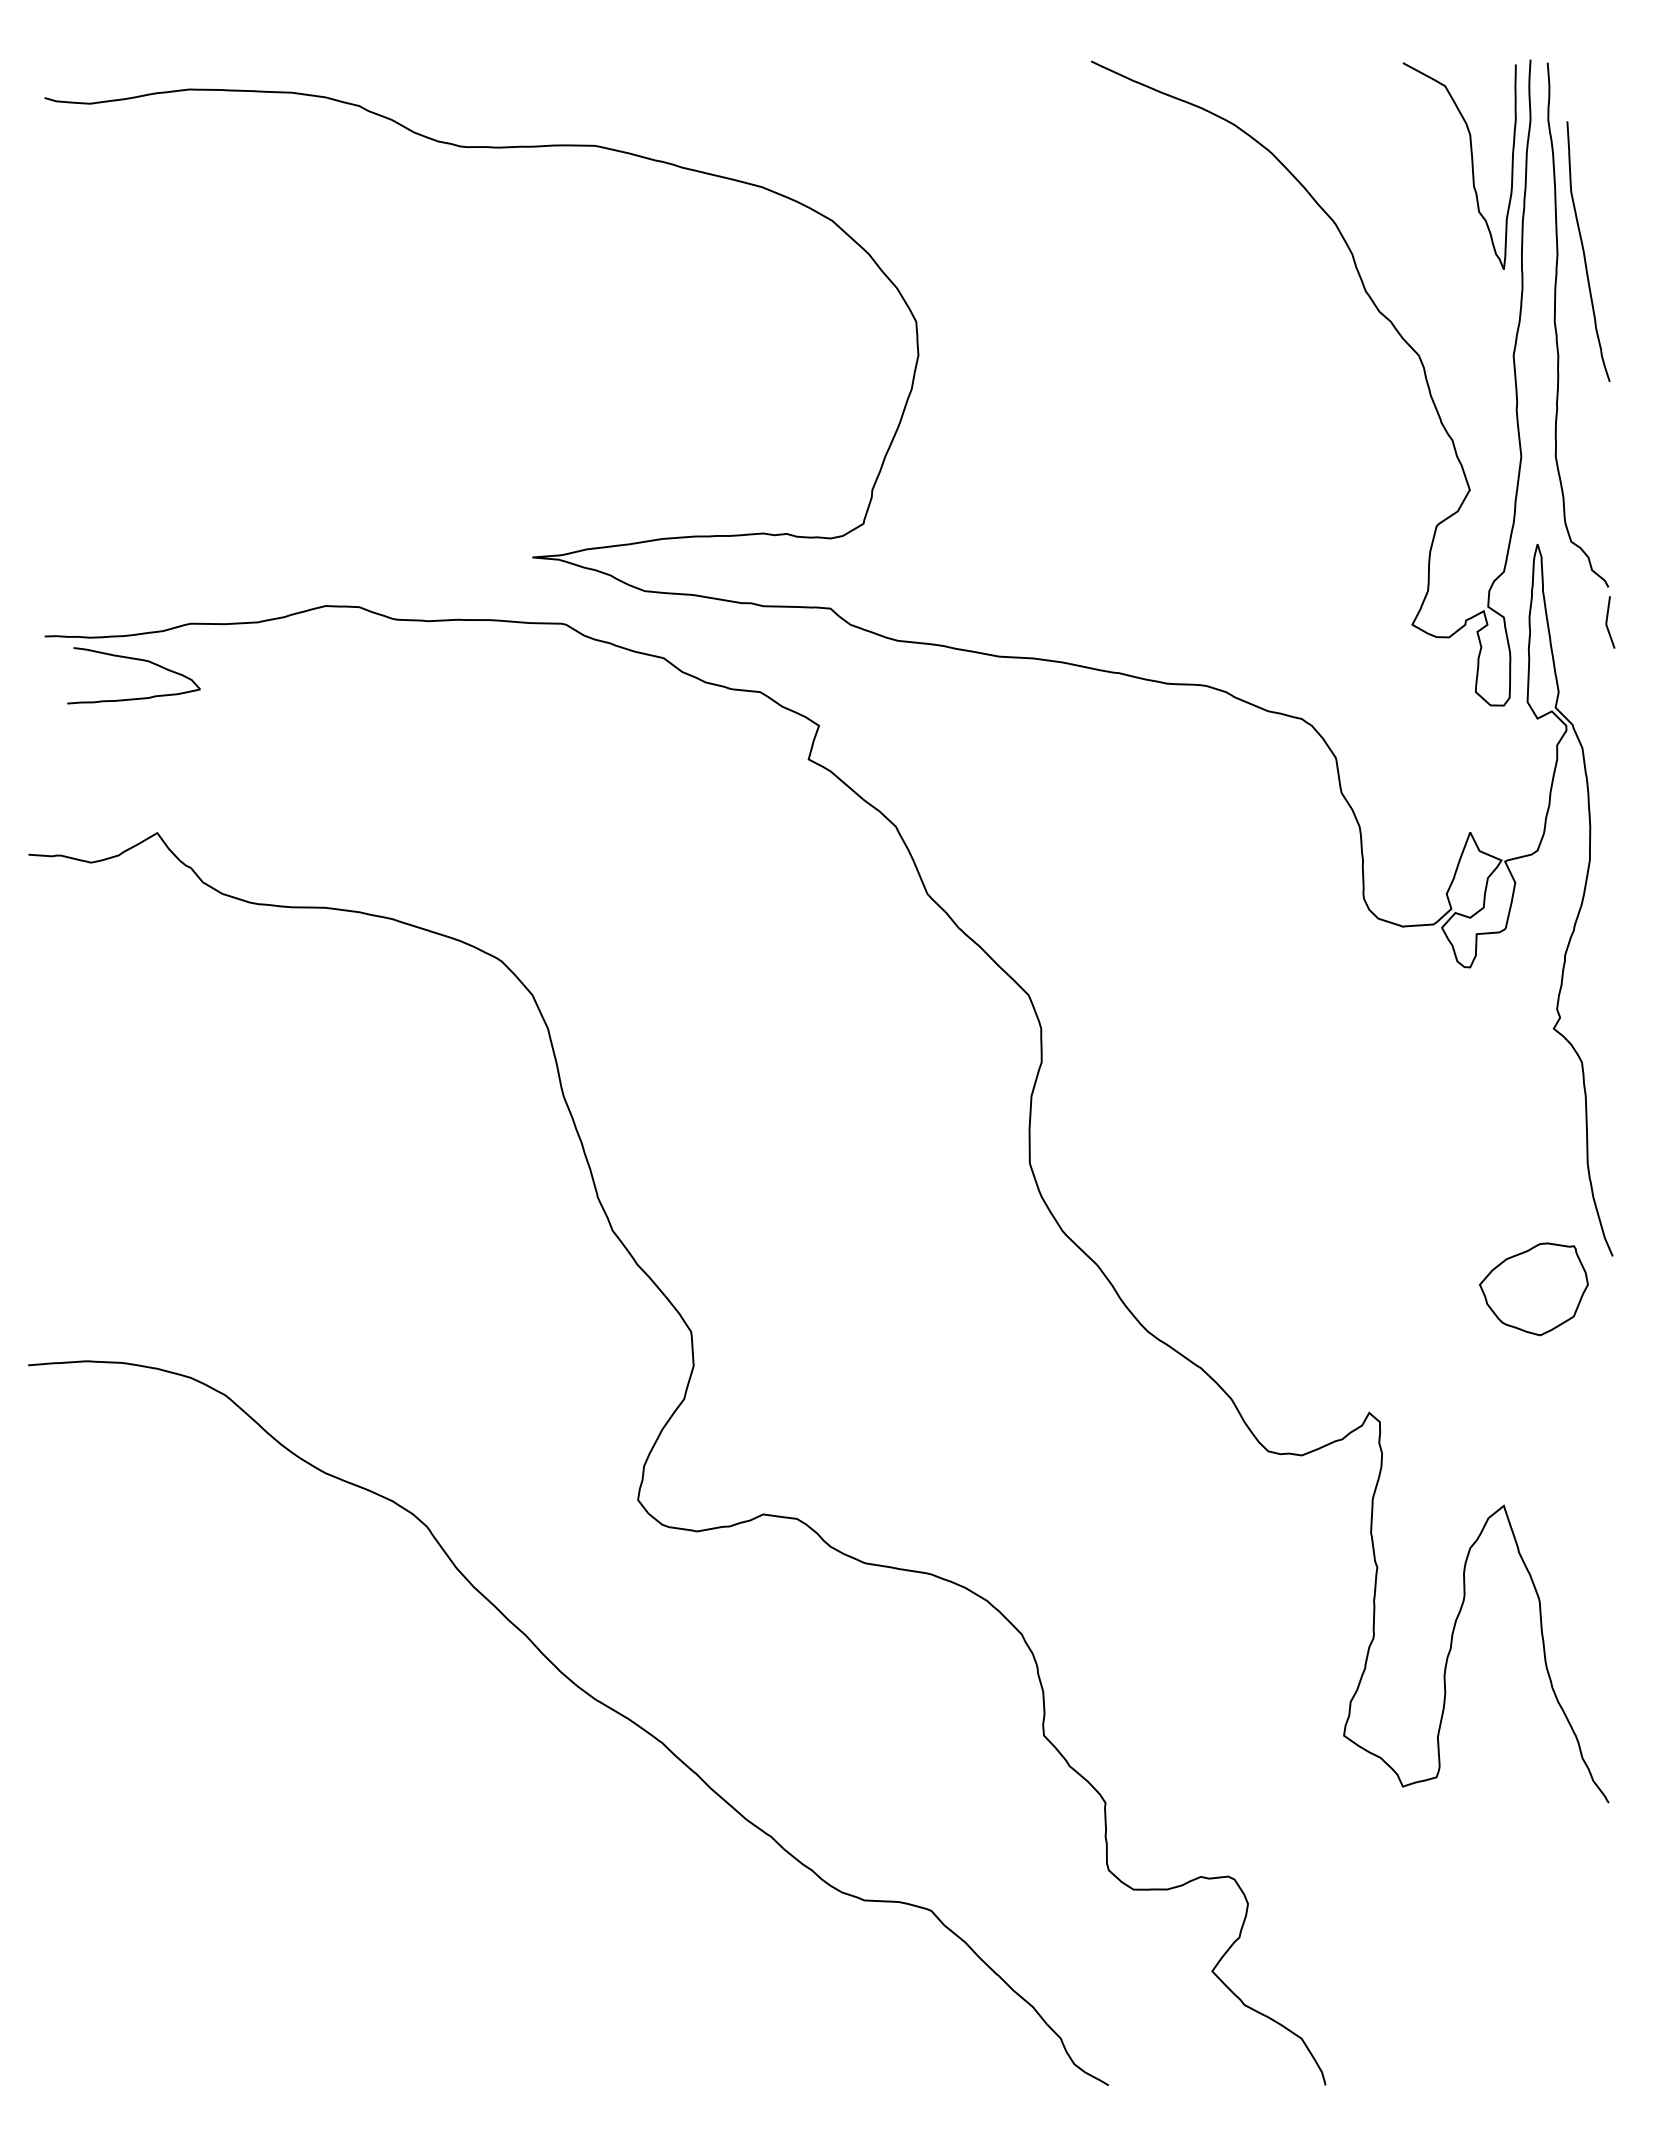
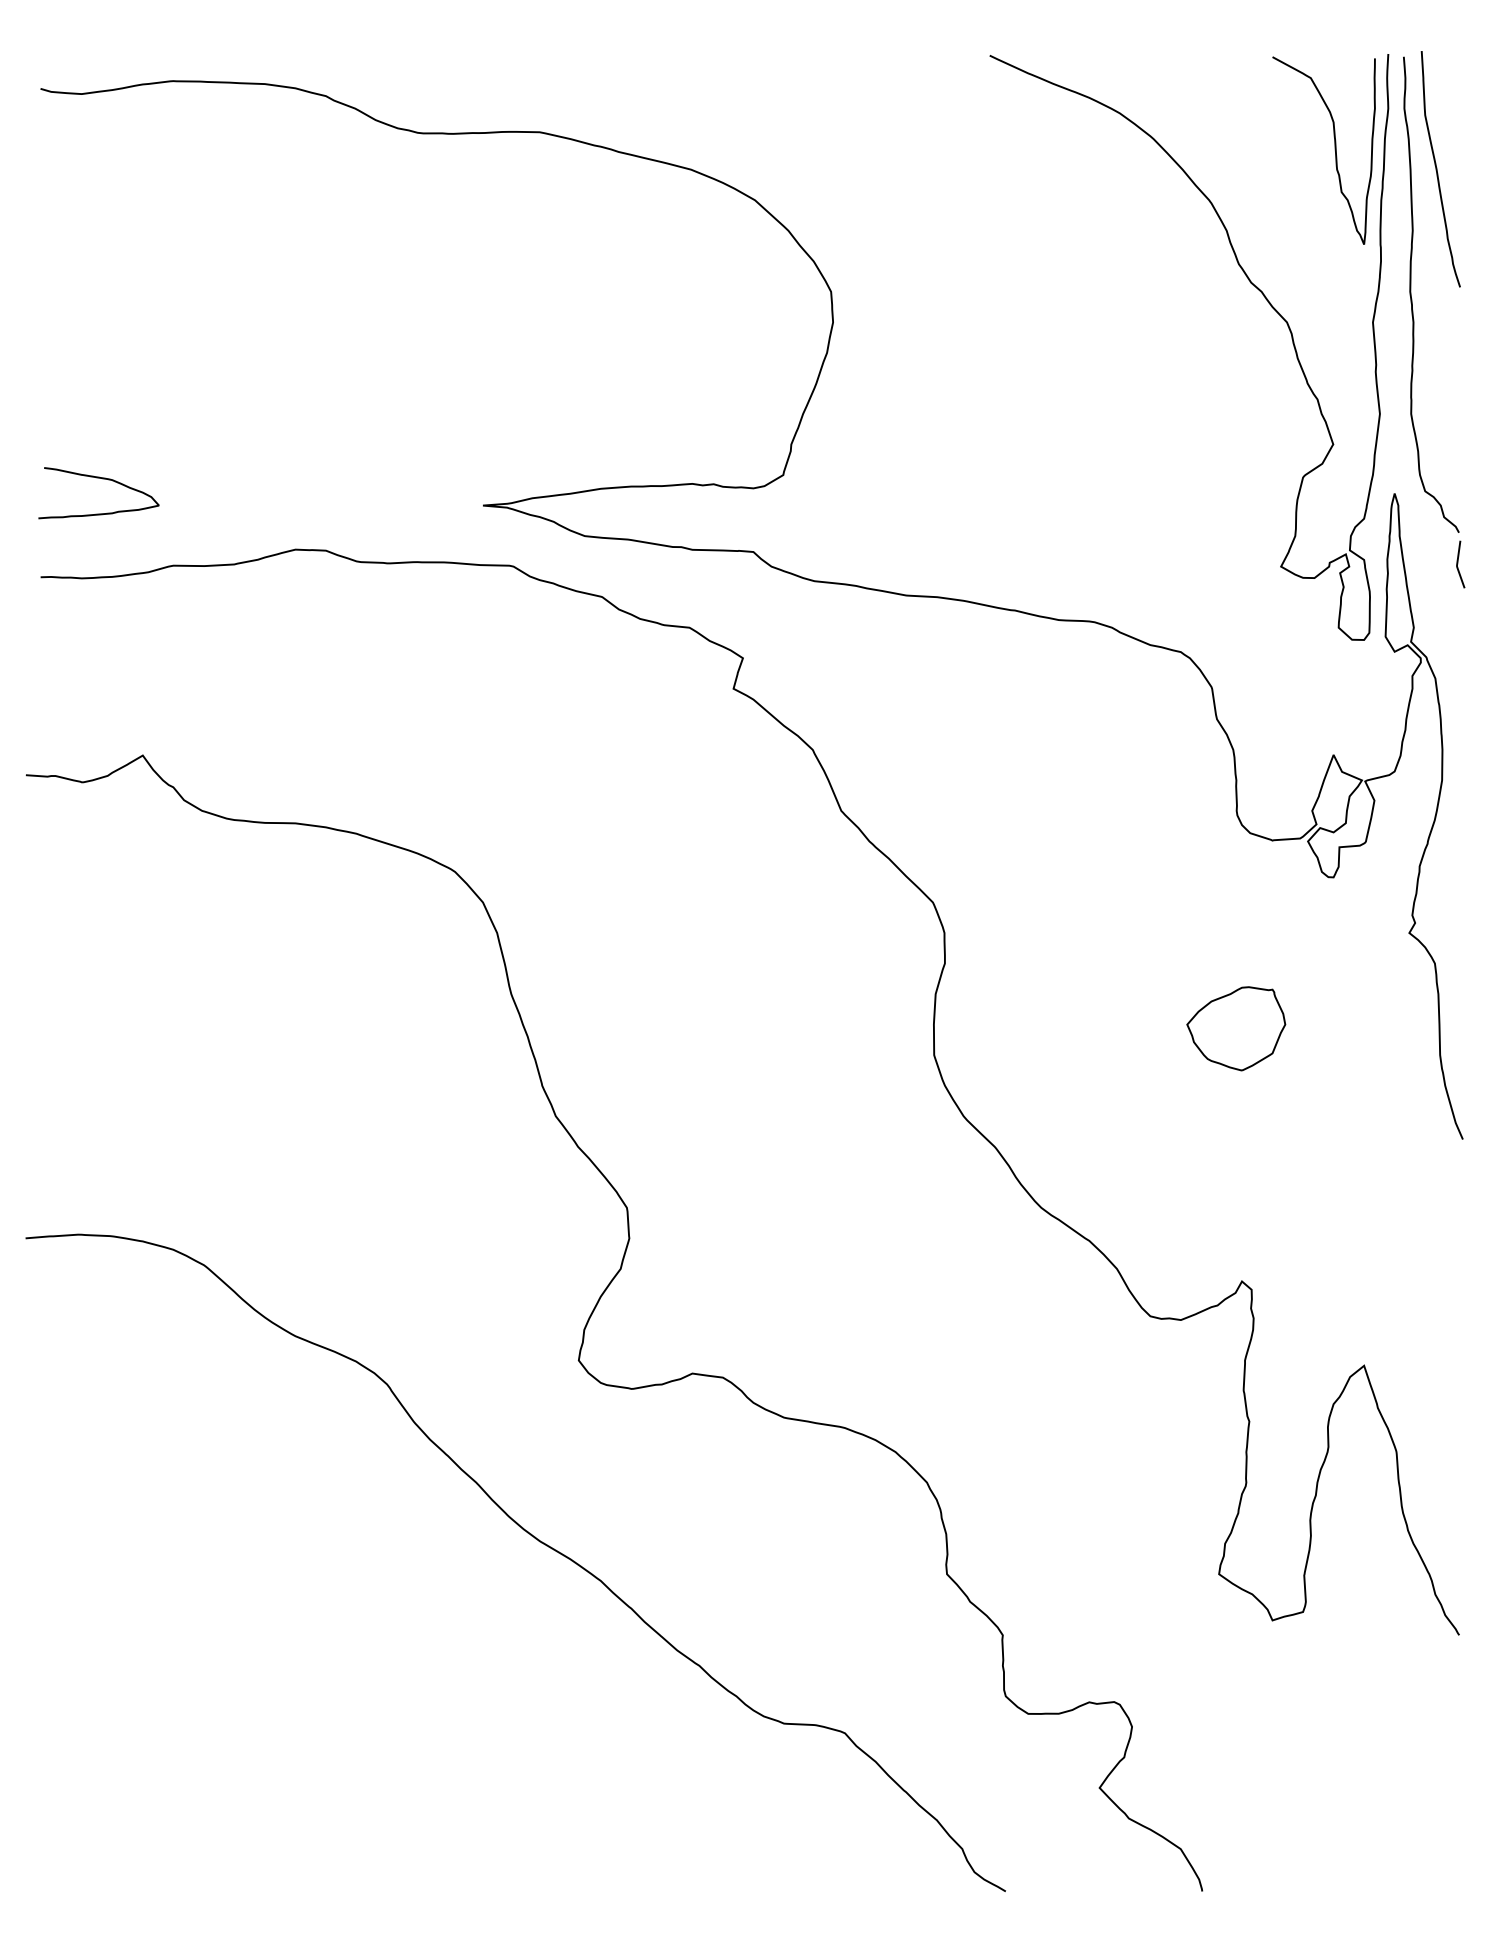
curve: (1584, 251) -> (1437, 169), moved
curve: (137, 660) -> (102, 479), moved
part: (1533, 1289) -> (1235, 1028), moved

